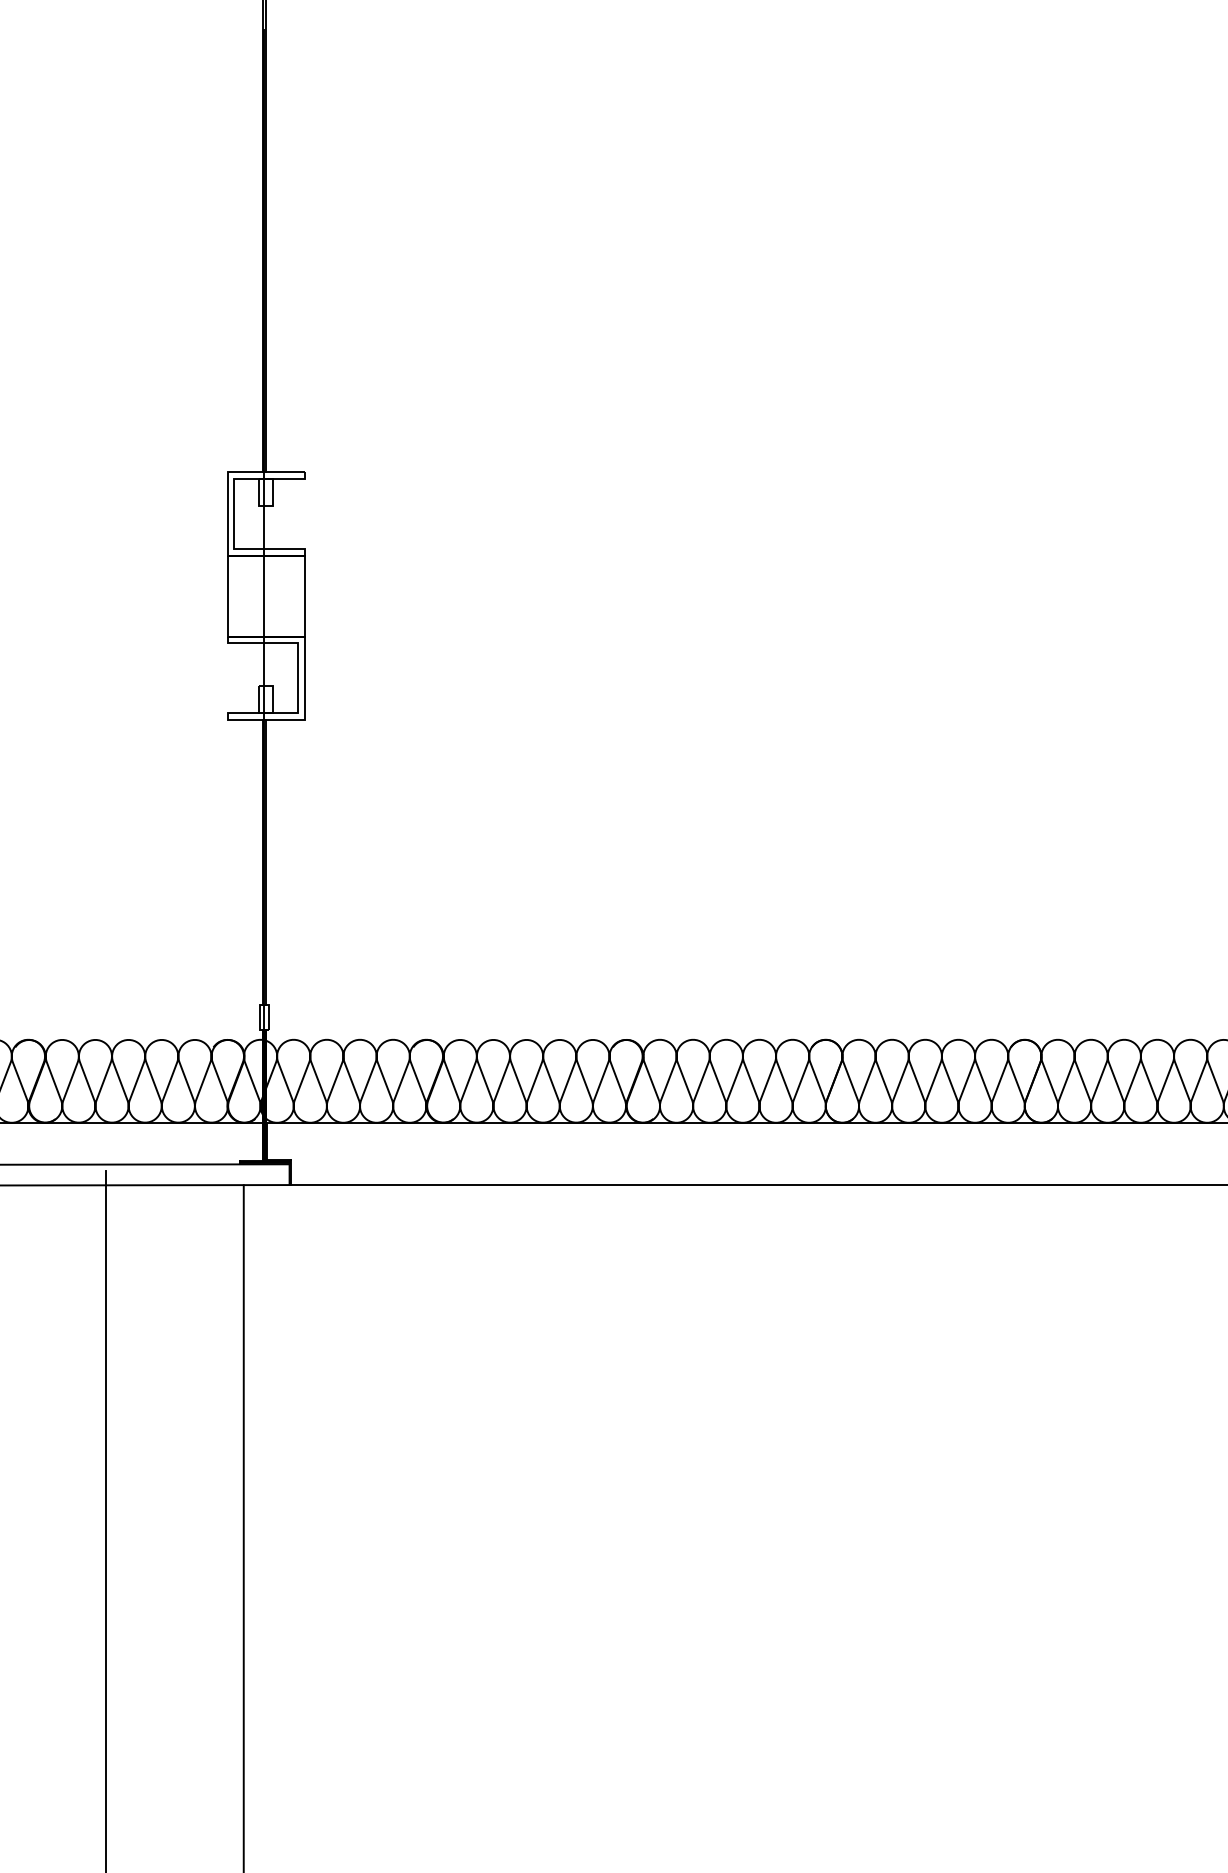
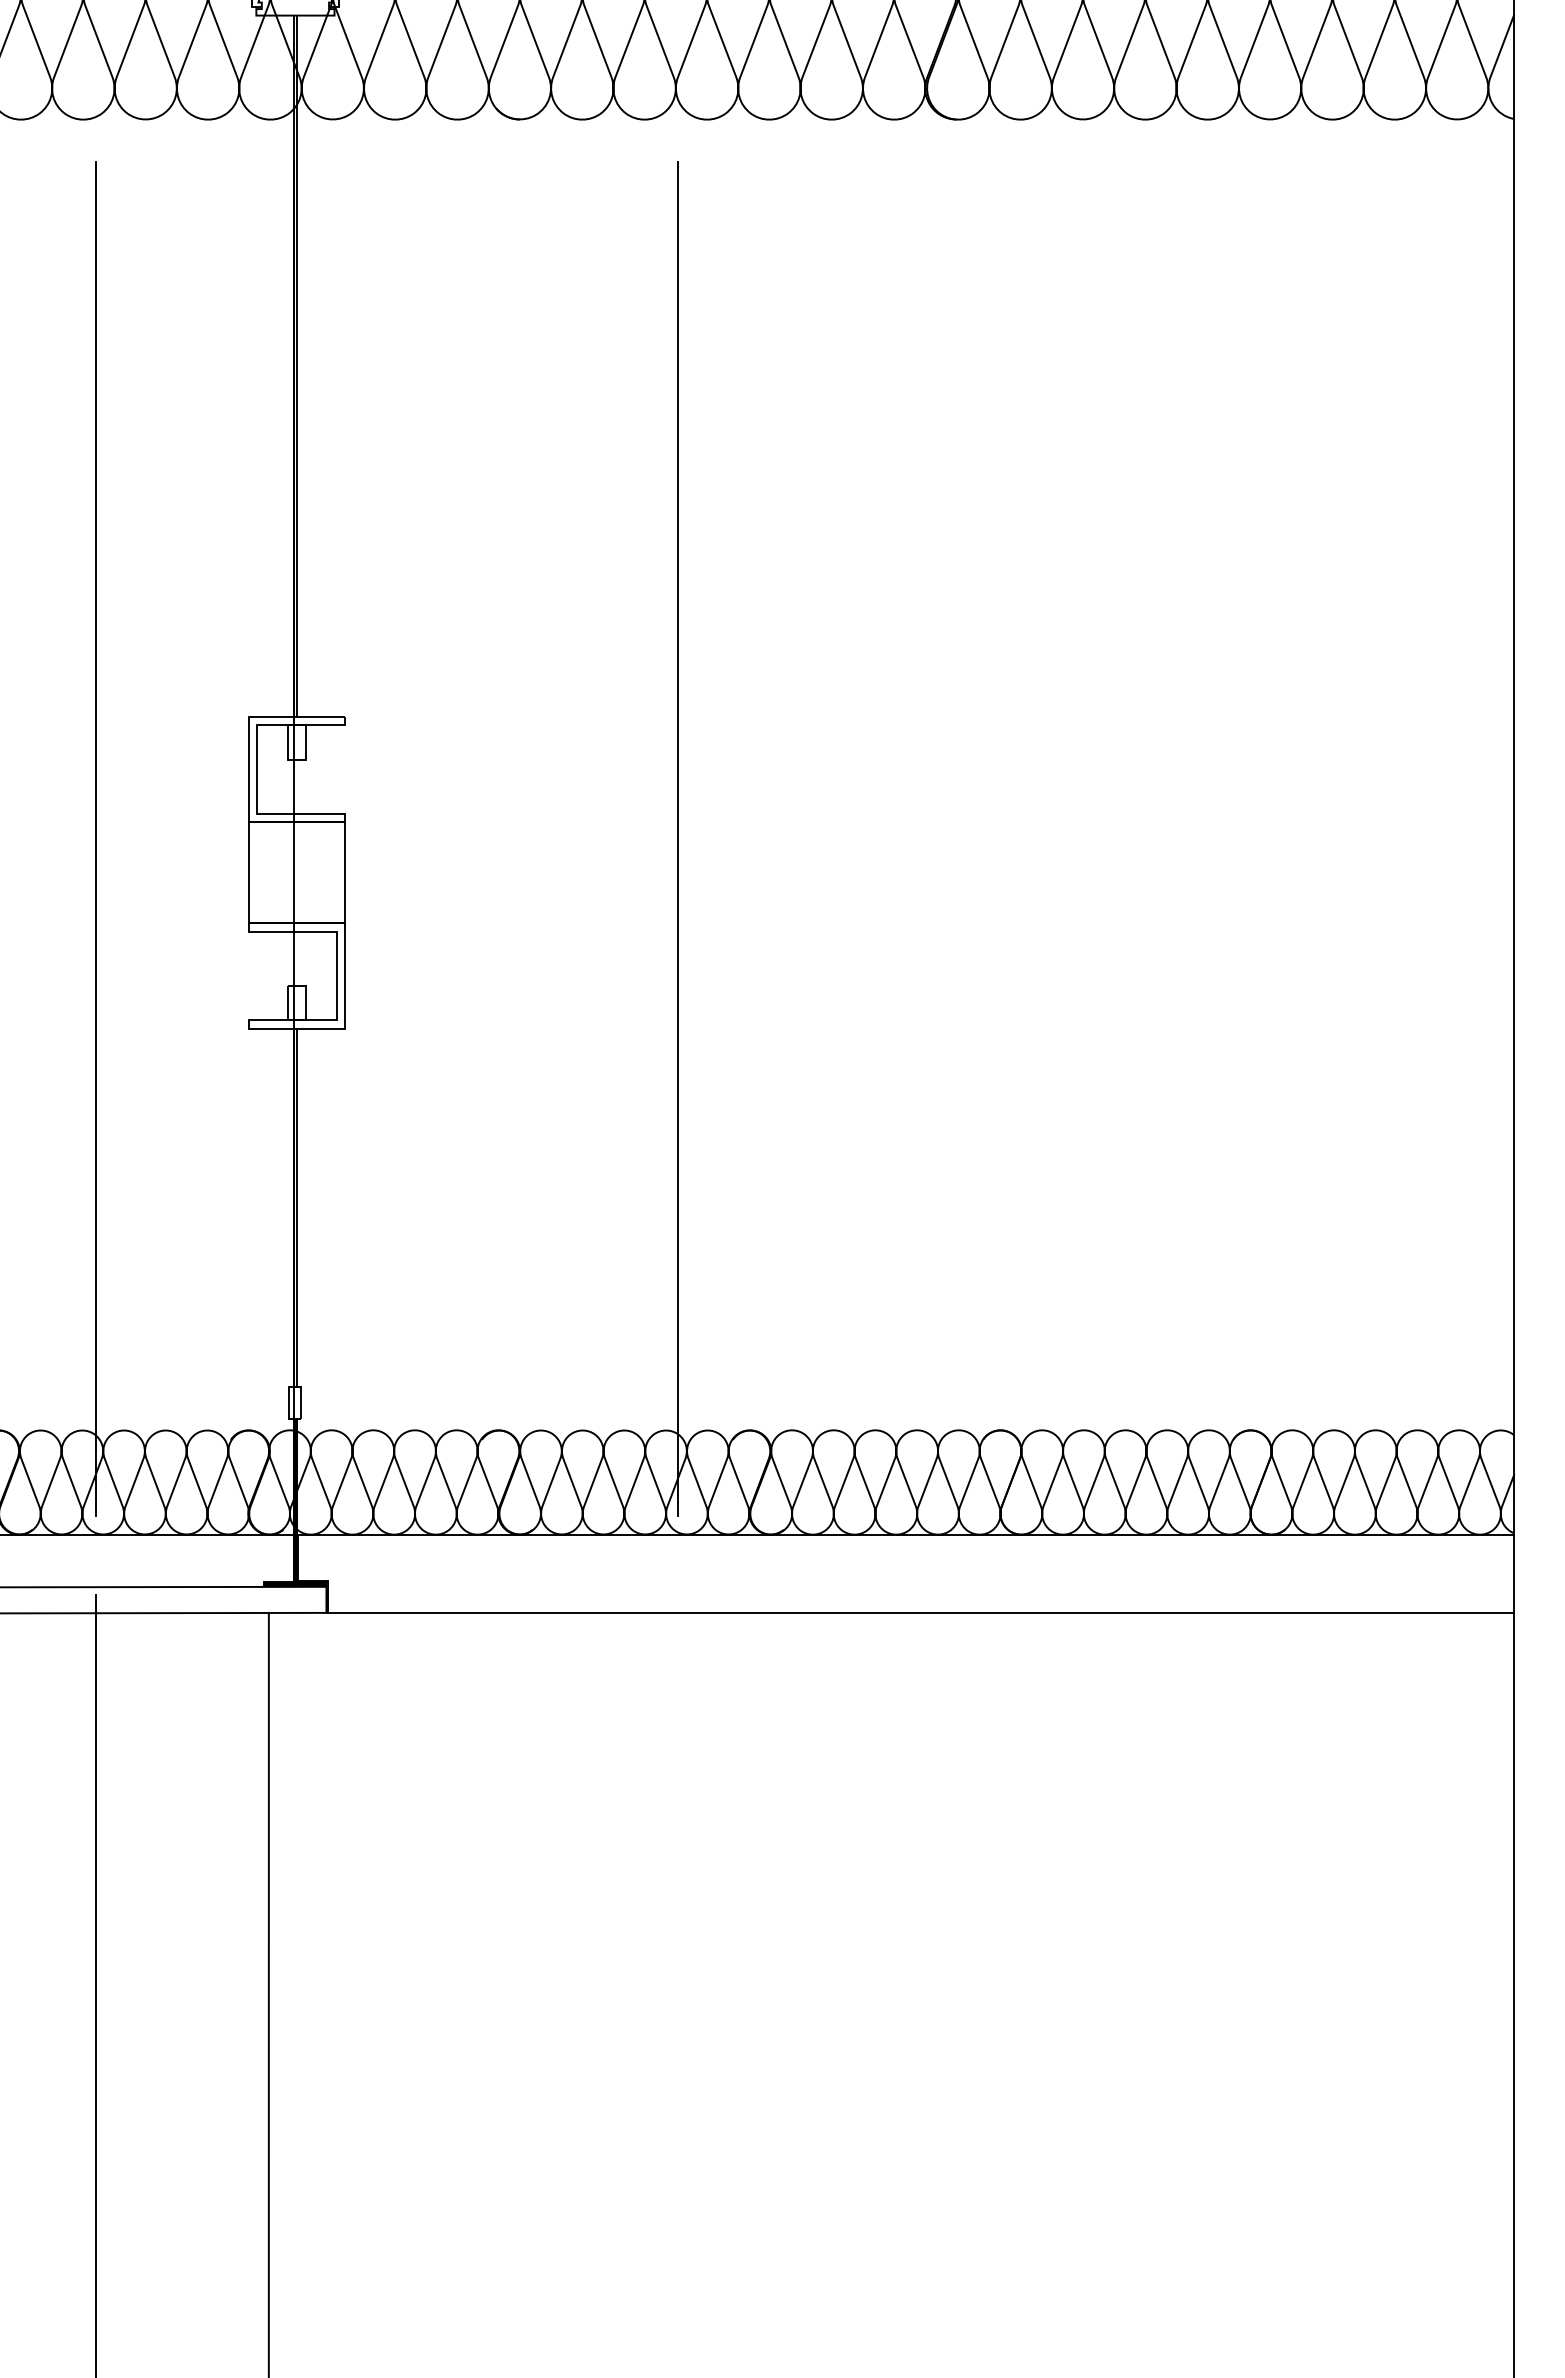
line: (106, 569) -> (96, 838), added
line: (569, 569) -> (678, 838), added

